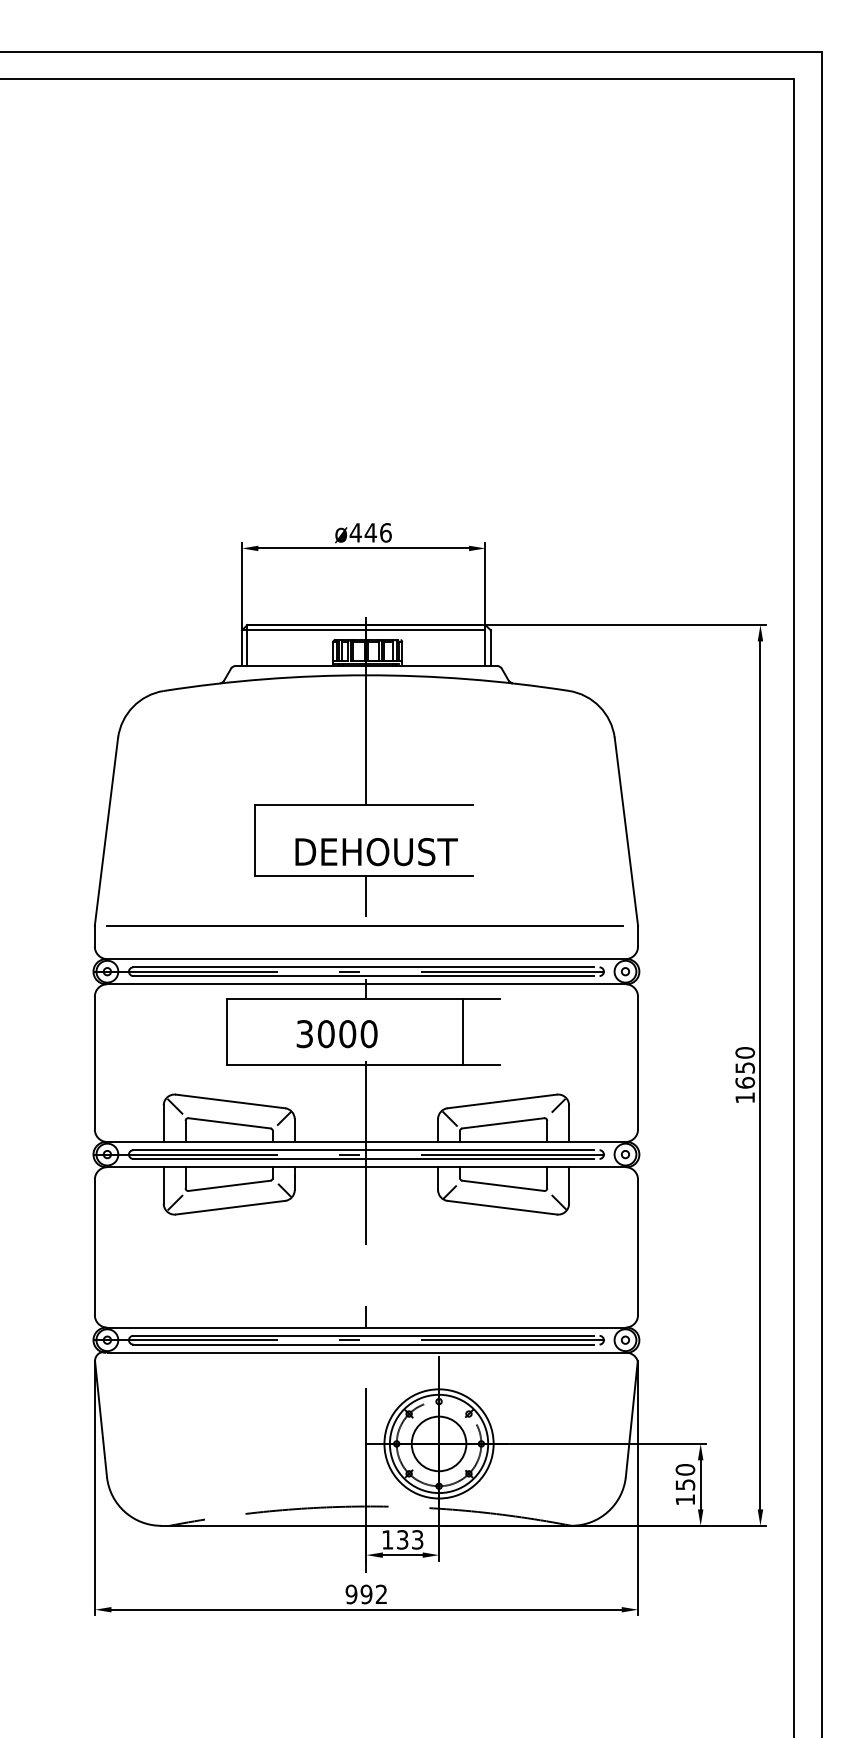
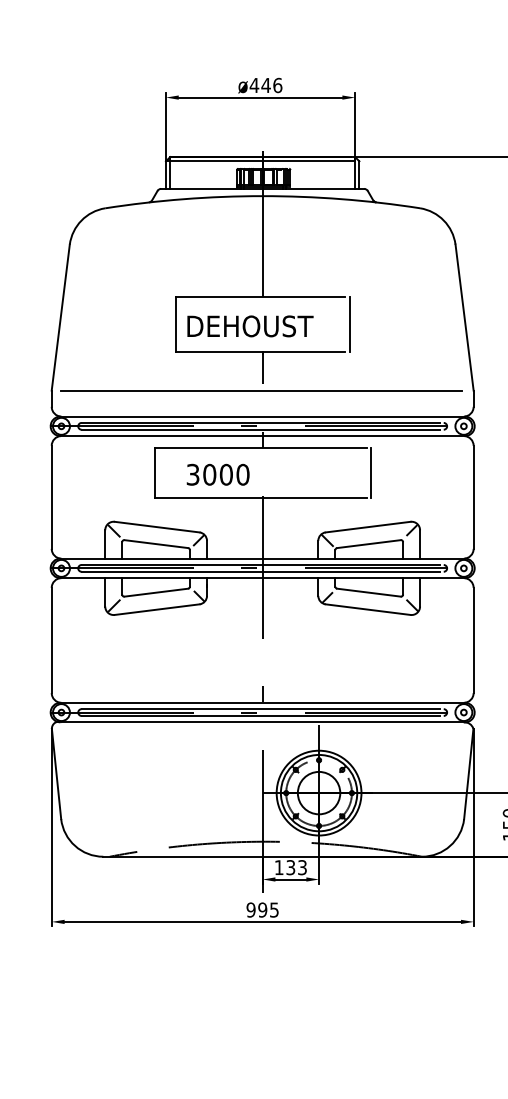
line: (478, 840) -> (349, 324), added
text: (376, 852) -> (250, 326), moved
line: (462, 1031) -> (370, 472), moved
text: (336, 1034) -> (217, 475), moved
text: (380, 1594) -> (273, 910), 992 -> 995

